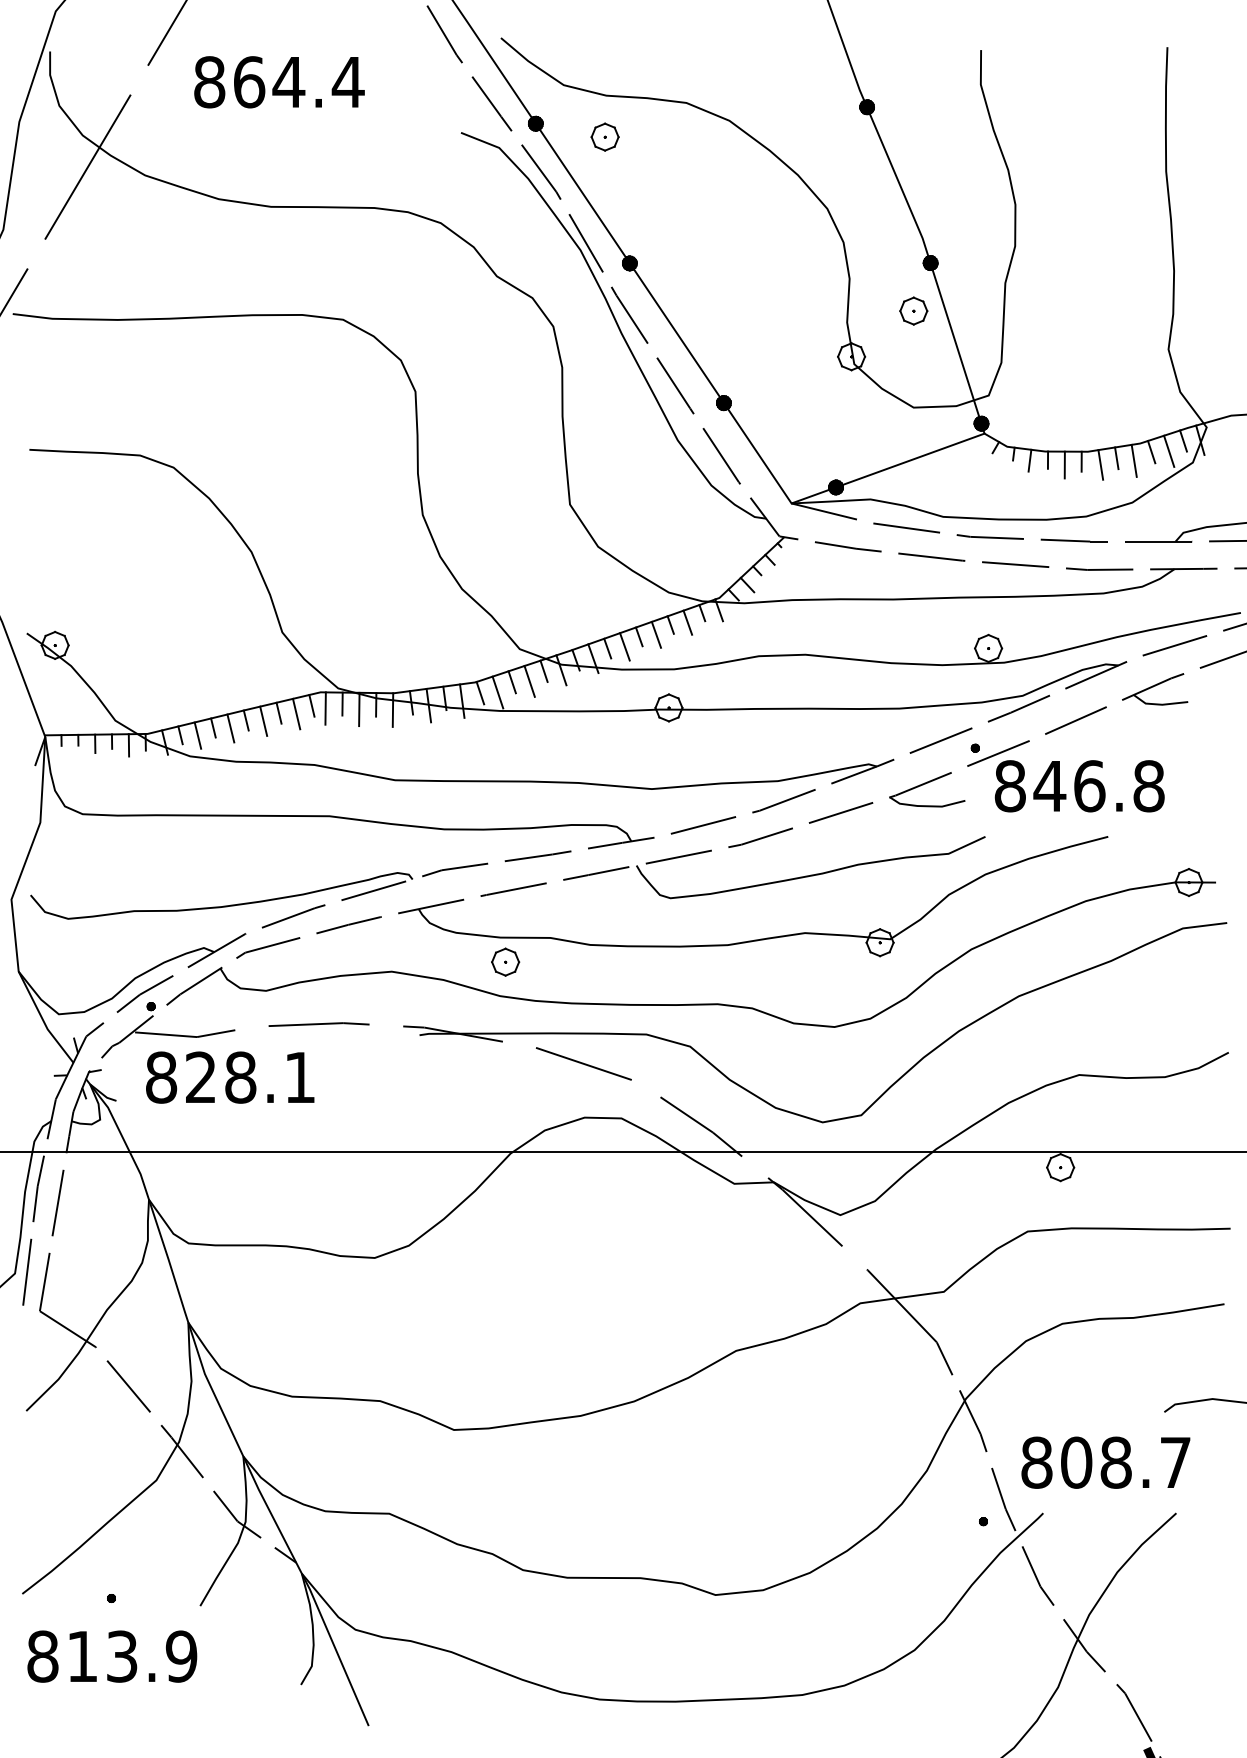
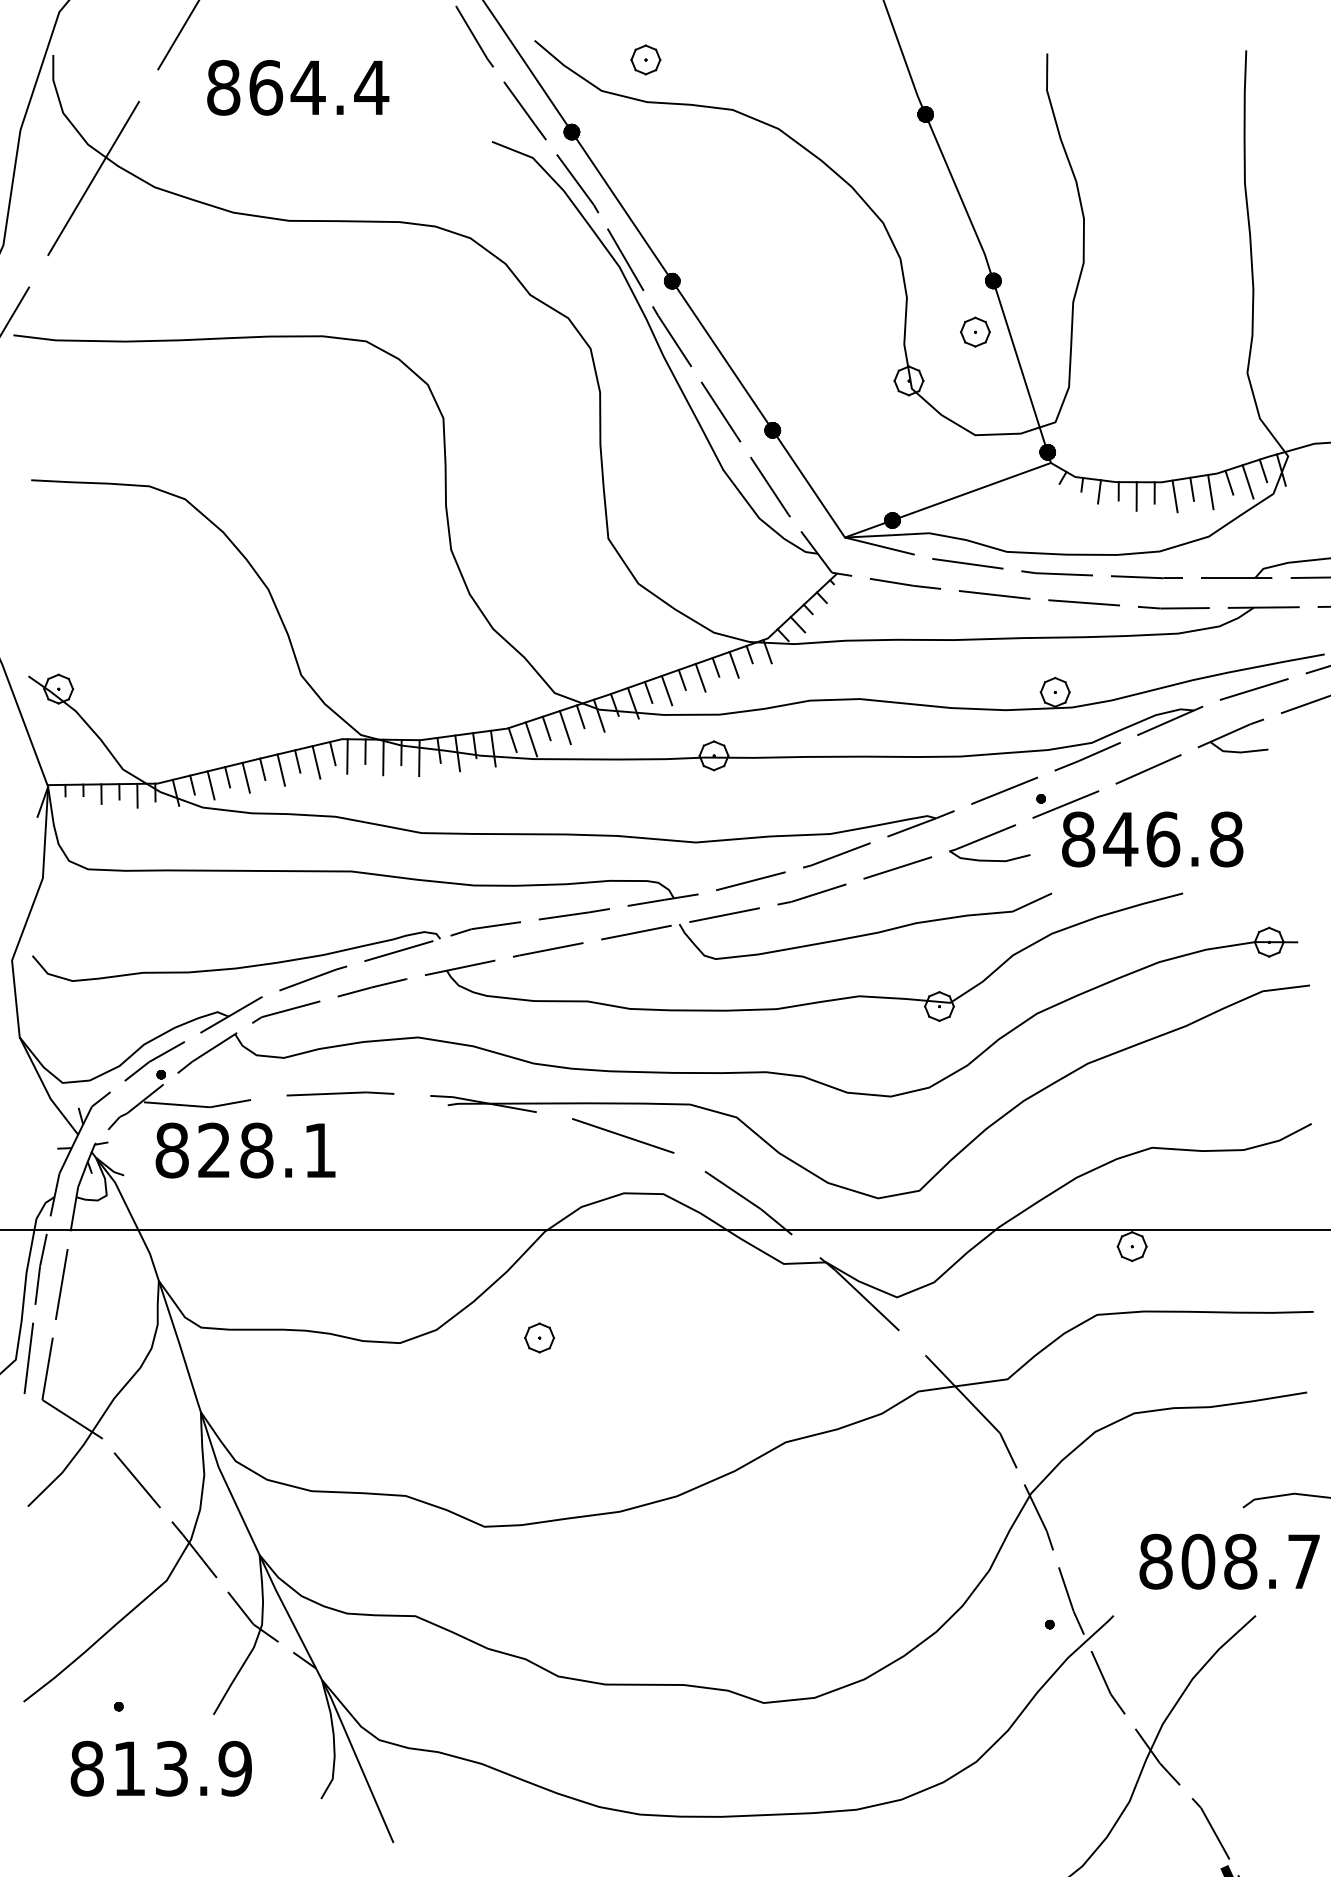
part: (604, 136) -> (645, 59), moved
part: (505, 961) -> (539, 1337), moved
text: (1105, 1462) -> (1229, 1561), moved
text: (112, 1656) -> (161, 1768), moved

